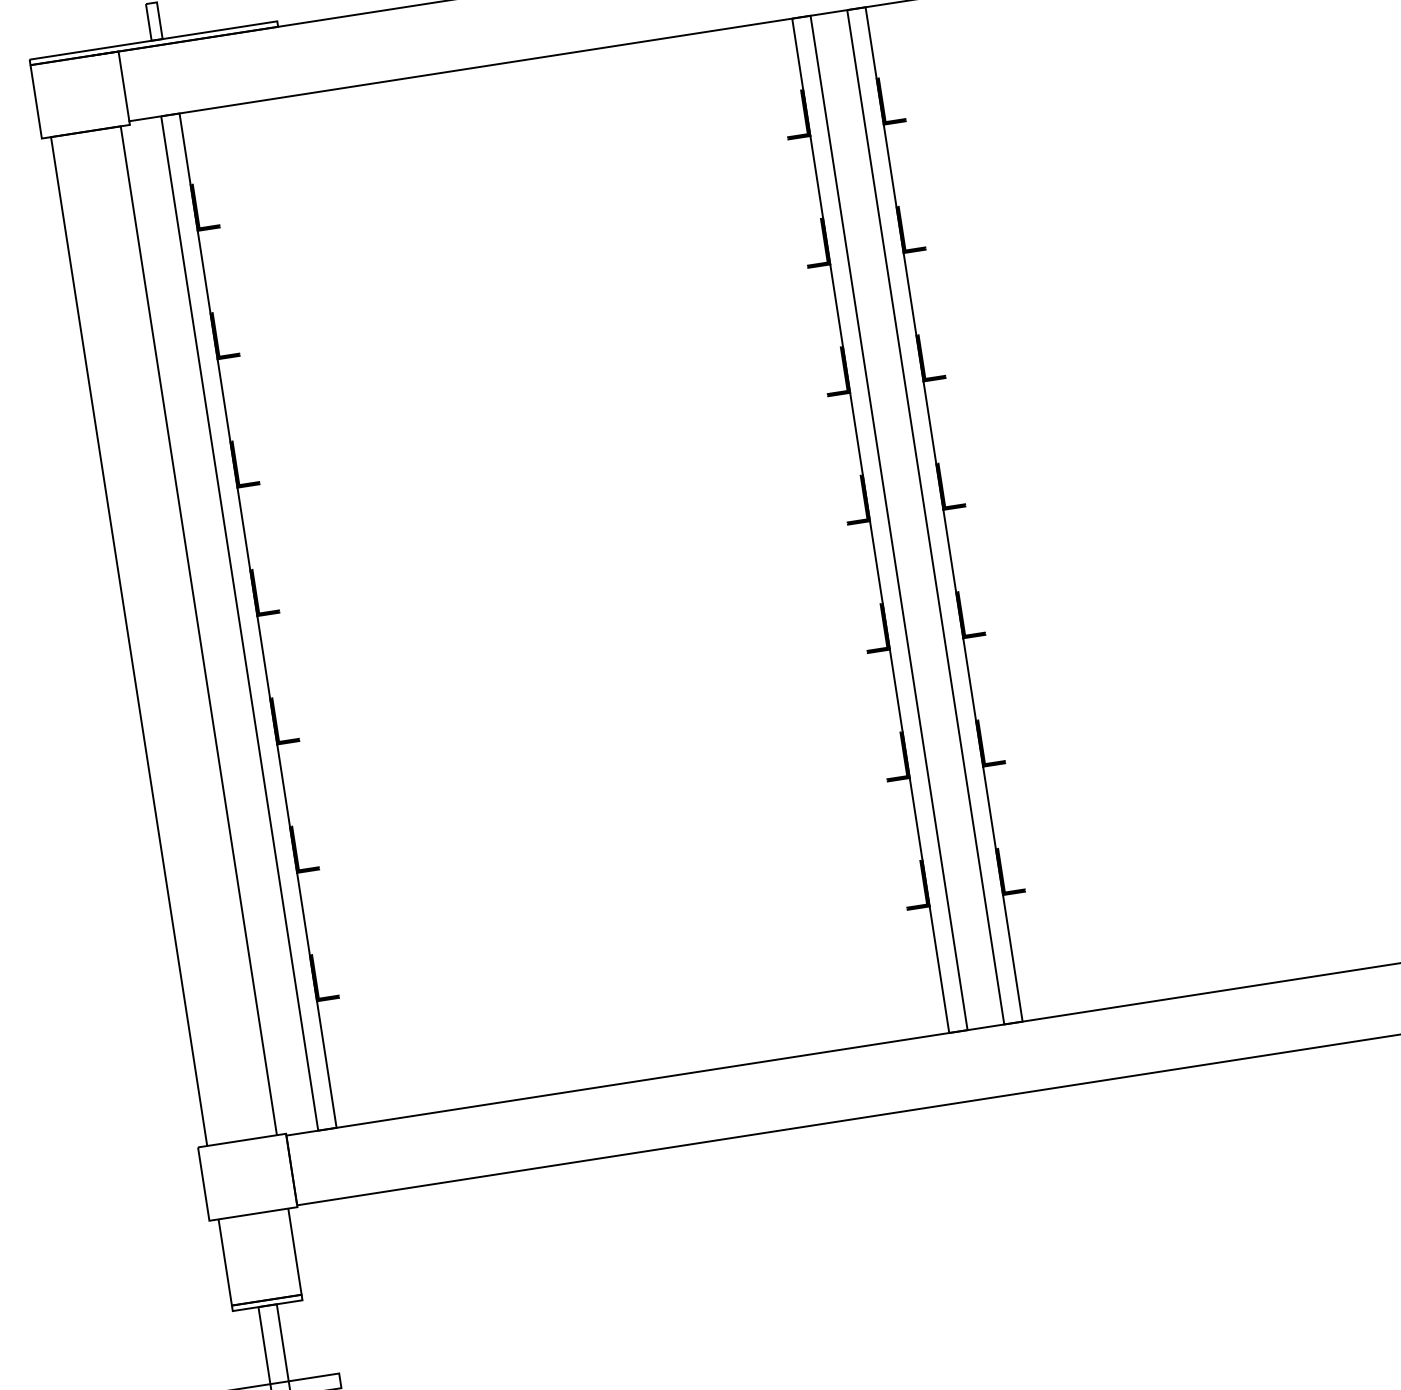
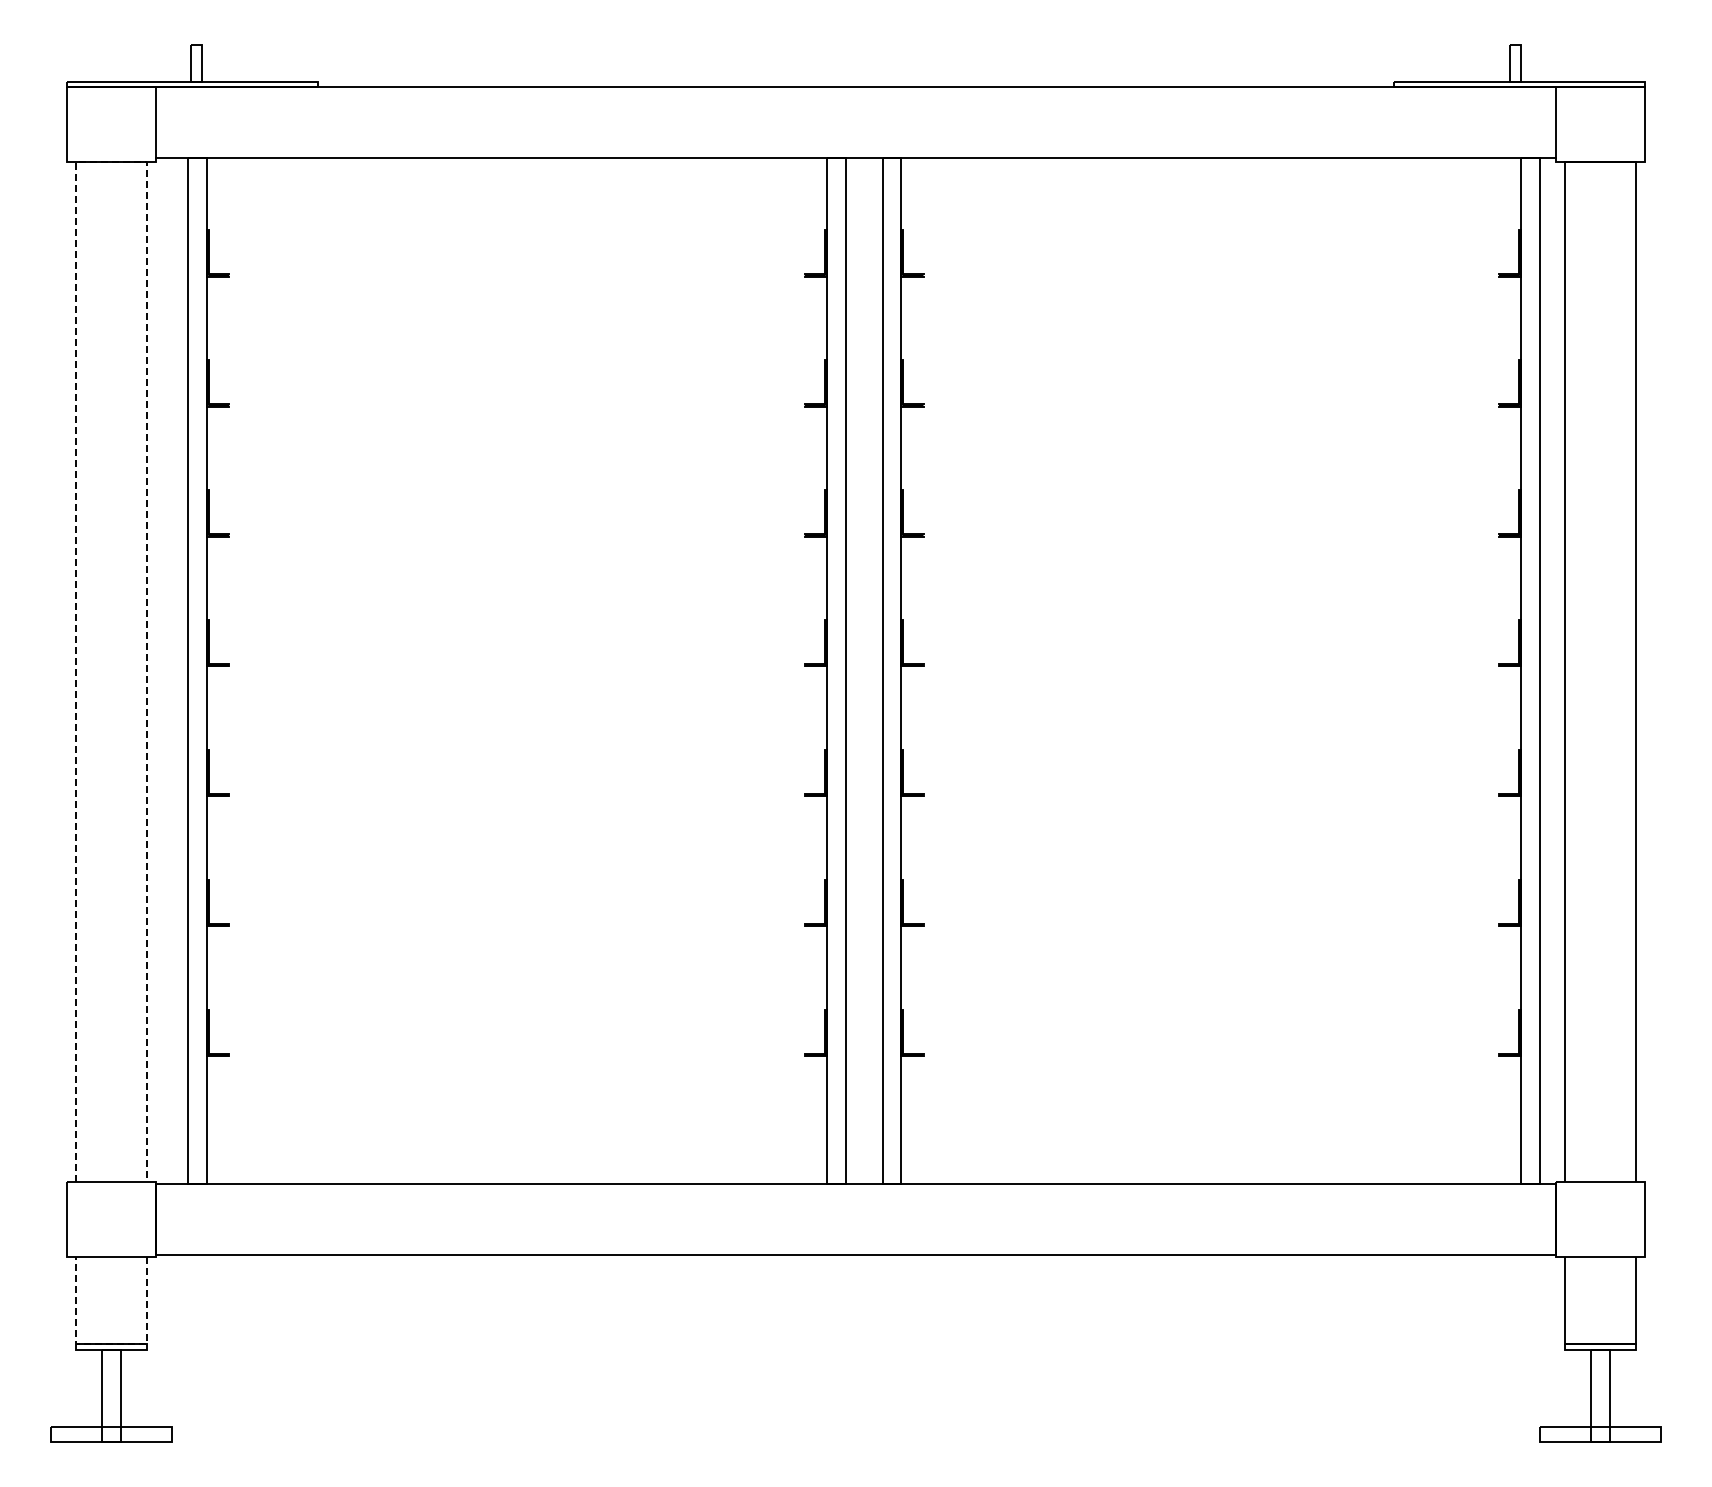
line: (86, 131) -> (112, 161), solid -> dashed
line: (266, 1299) -> (111, 1343), solid -> dashed

